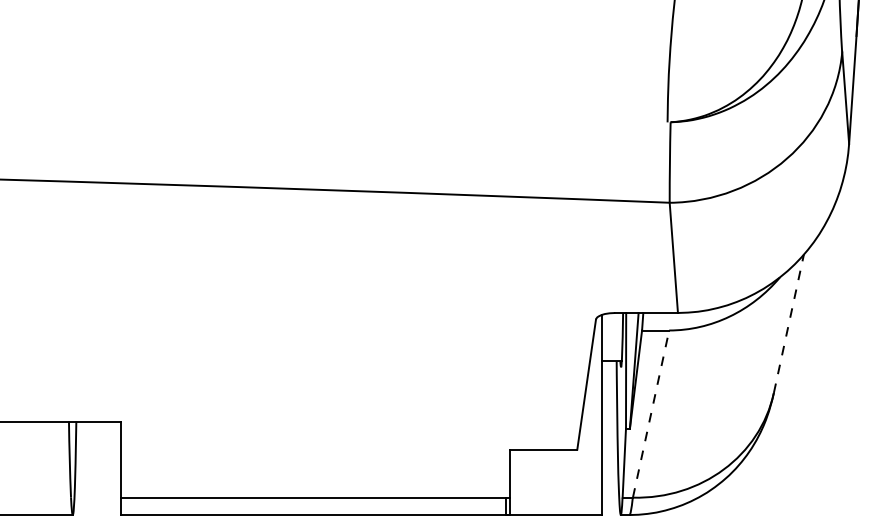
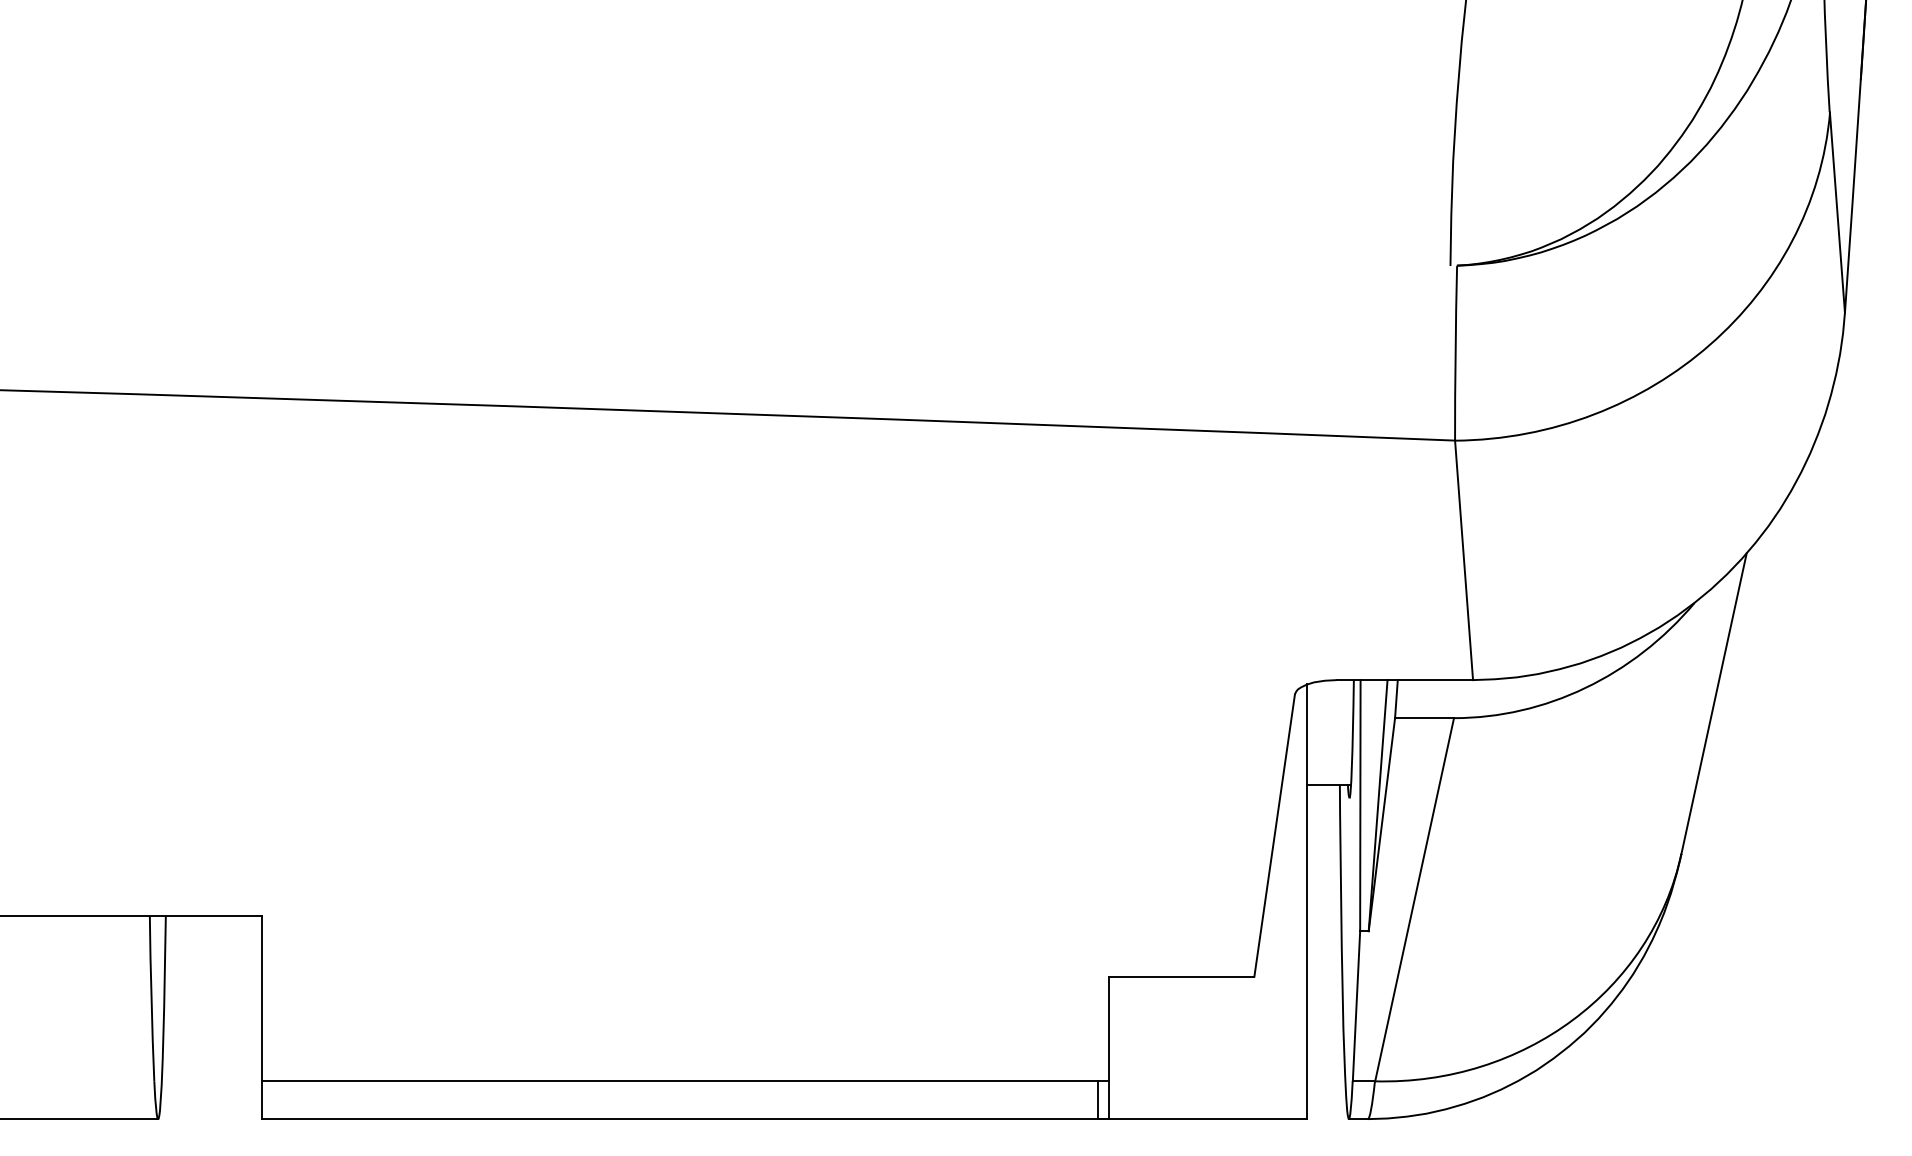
line: (788, 323) -> (1713, 702), dashed -> solid
line: (651, 414) -> (1415, 900), dashed -> solid

